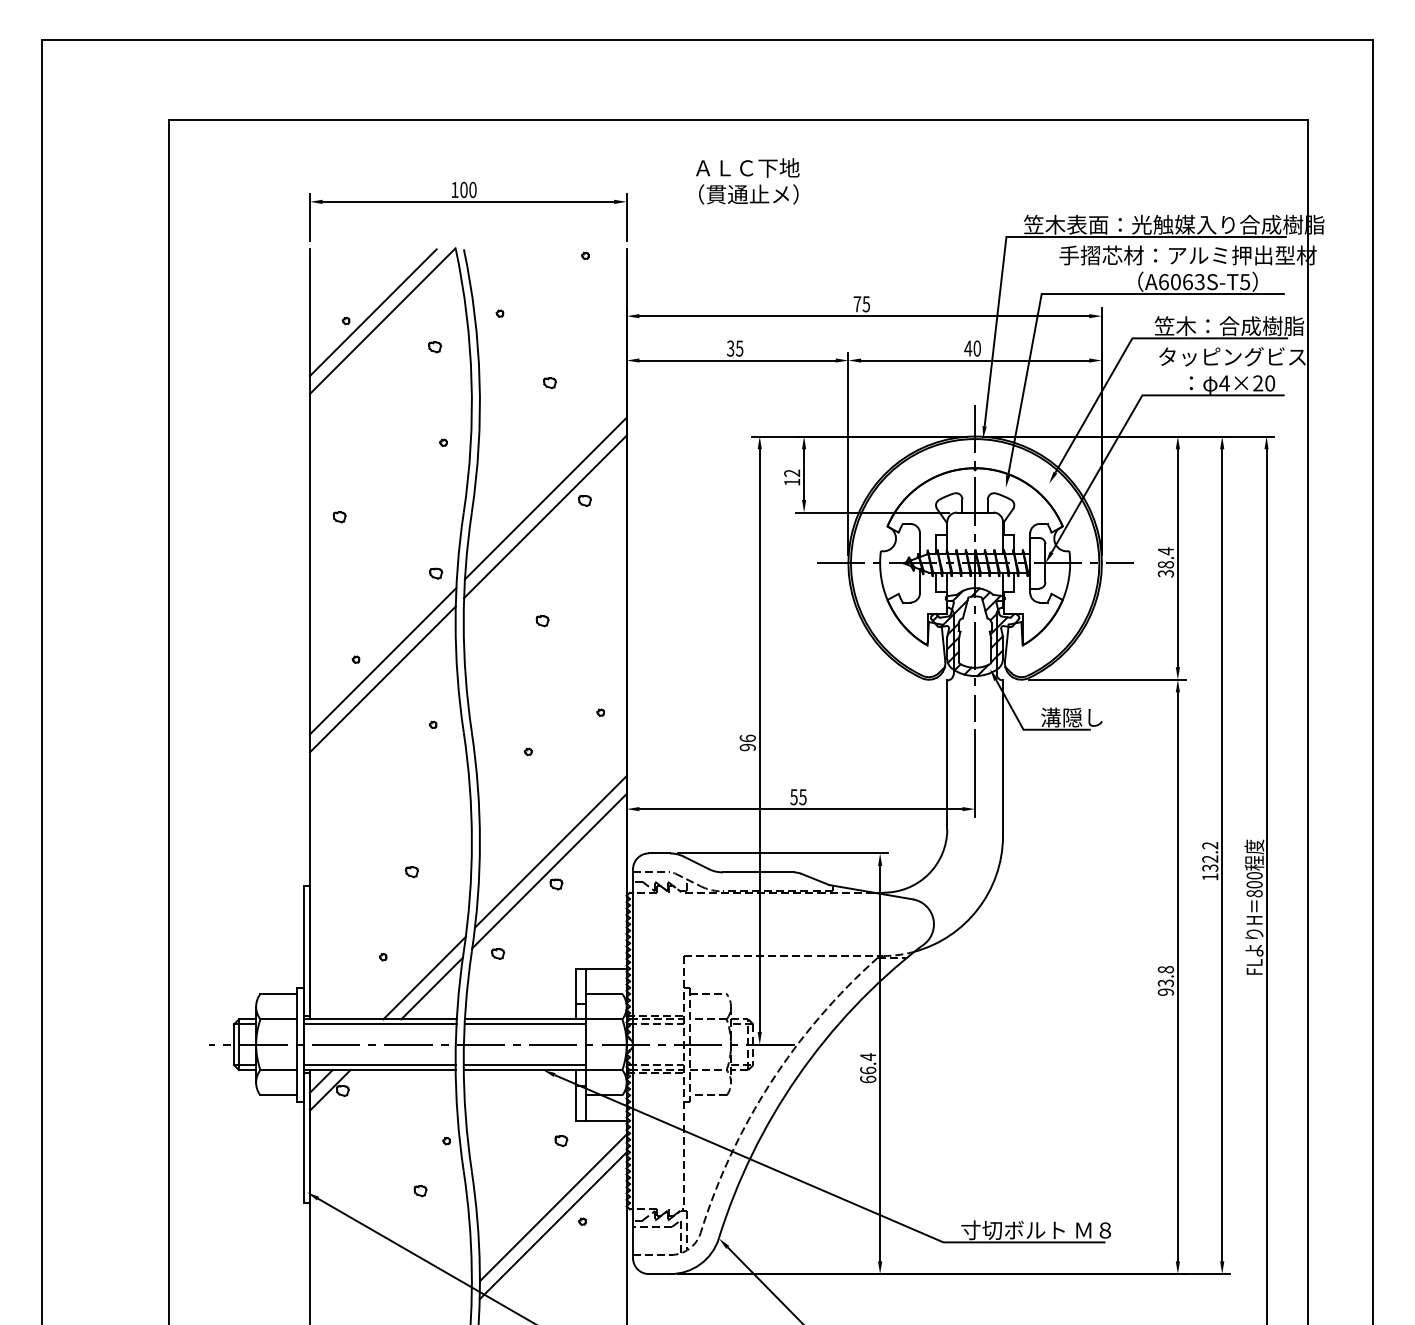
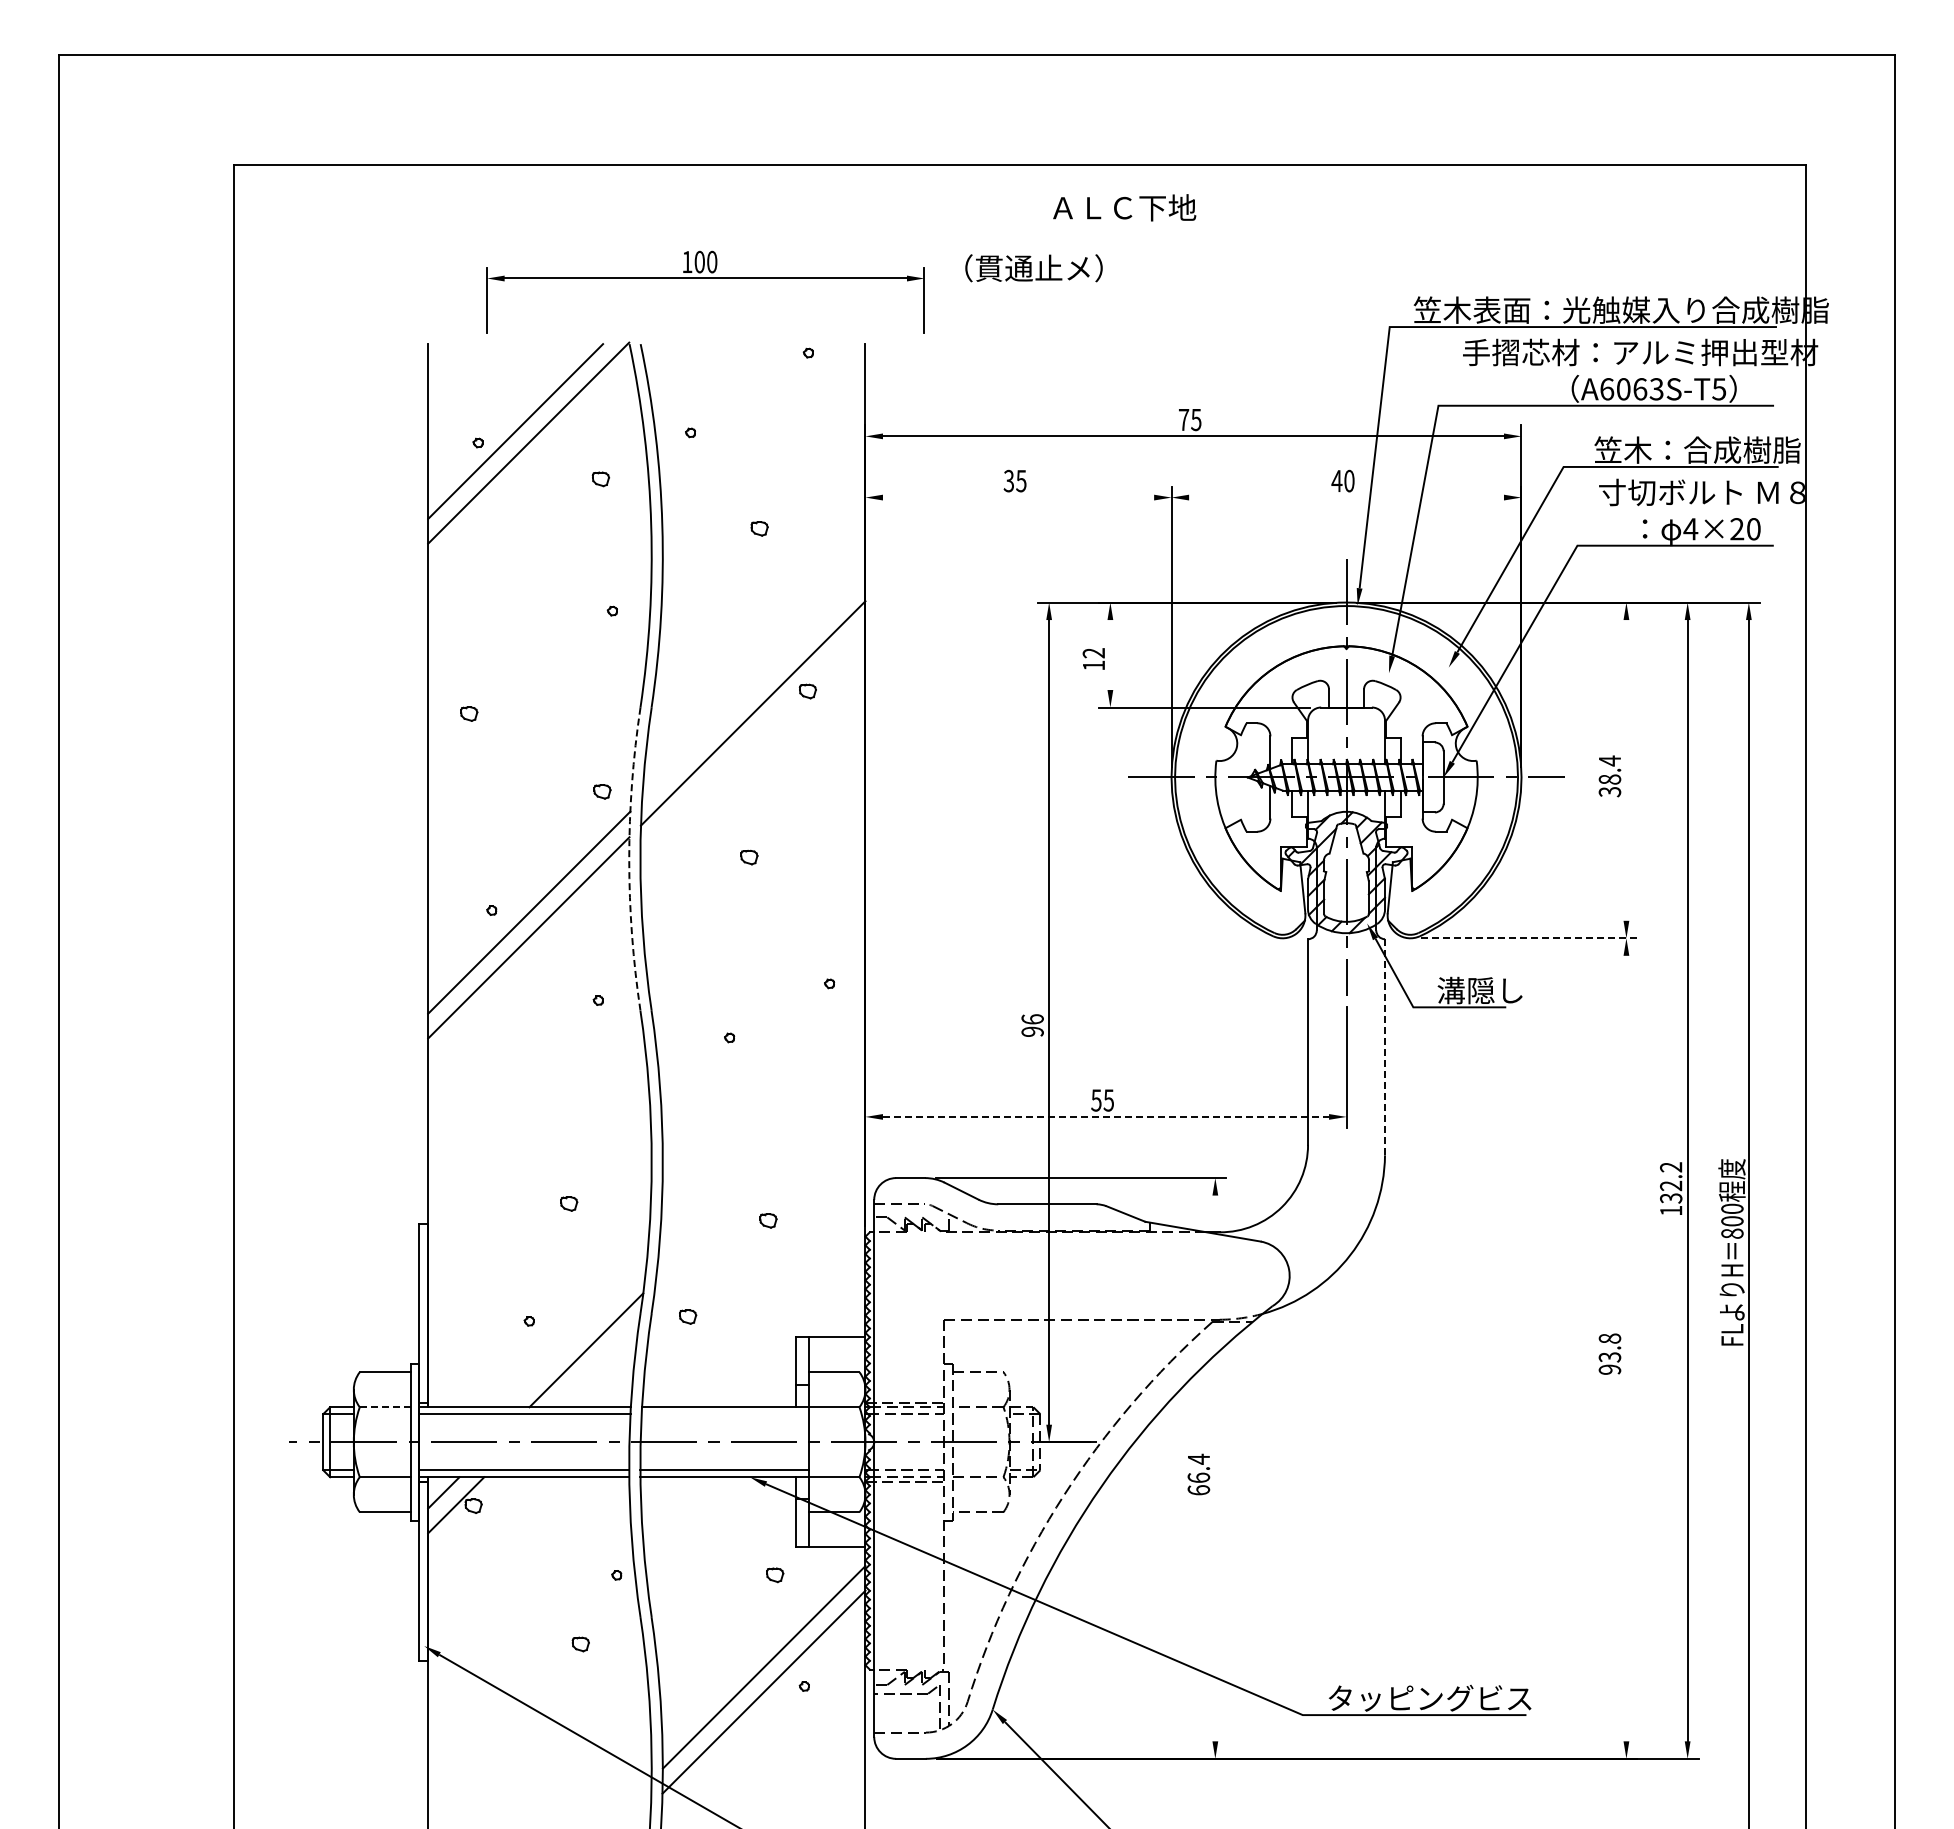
text: (747, 167) -> (1124, 207), moved
part: (468, 201) -> (705, 278), moved
text: (1232, 356) -> (1701, 492), タッピングビス -> 寸切ボルト Ｍ８
line: (737, 360) -> (1018, 497), removed
line: (975, 360) -> (1346, 497), removed
line: (804, 474) -> (1110, 655), removed
line: (545, 498) -> (753, 687), removed
line: (1177, 558) -> (1626, 770), removed
arc: (455, 622) -> (629, 859), solid -> dashed
line: (1107, 679) -> (1529, 938), solid -> dashed
line: (1003, 758) -> (1385, 1046), solid -> dashed
line: (801, 808) -> (1106, 1116), solid -> dashed
line: (550, 851) -> (760, 1175), removed
line: (549, 871) -> (758, 1202), removed
line: (1177, 976) -> (1626, 1348), removed
line: (431, 988) -> (596, 1364), removed
line: (278, 1019) -> (384, 1407), solid -> dashed
line: (524, 1024) -> (724, 1414), removed
line: (880, 1063) -> (1215, 1468), removed
text: (1035, 1230) -> (1430, 1698), 寸切ボルト Ｍ８ -> タッピングビス

